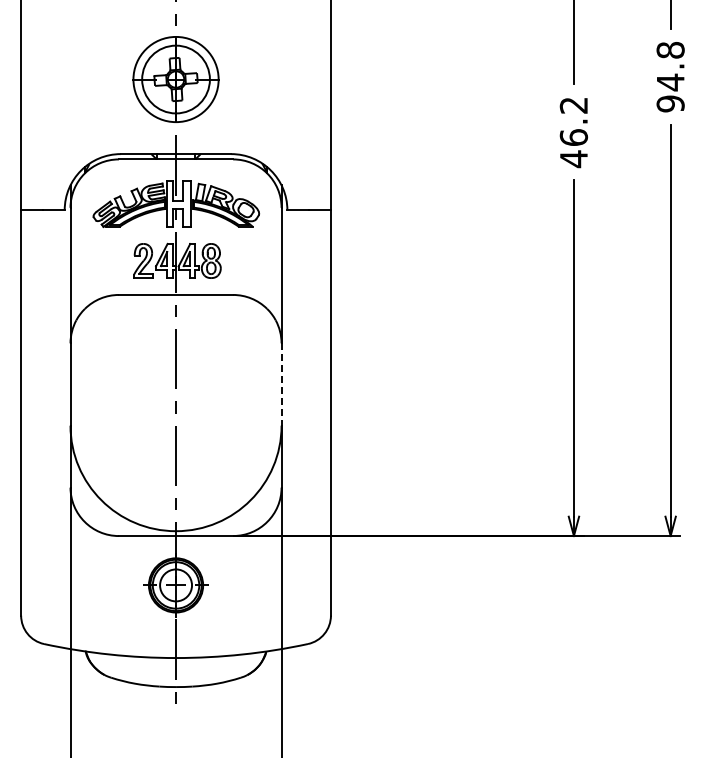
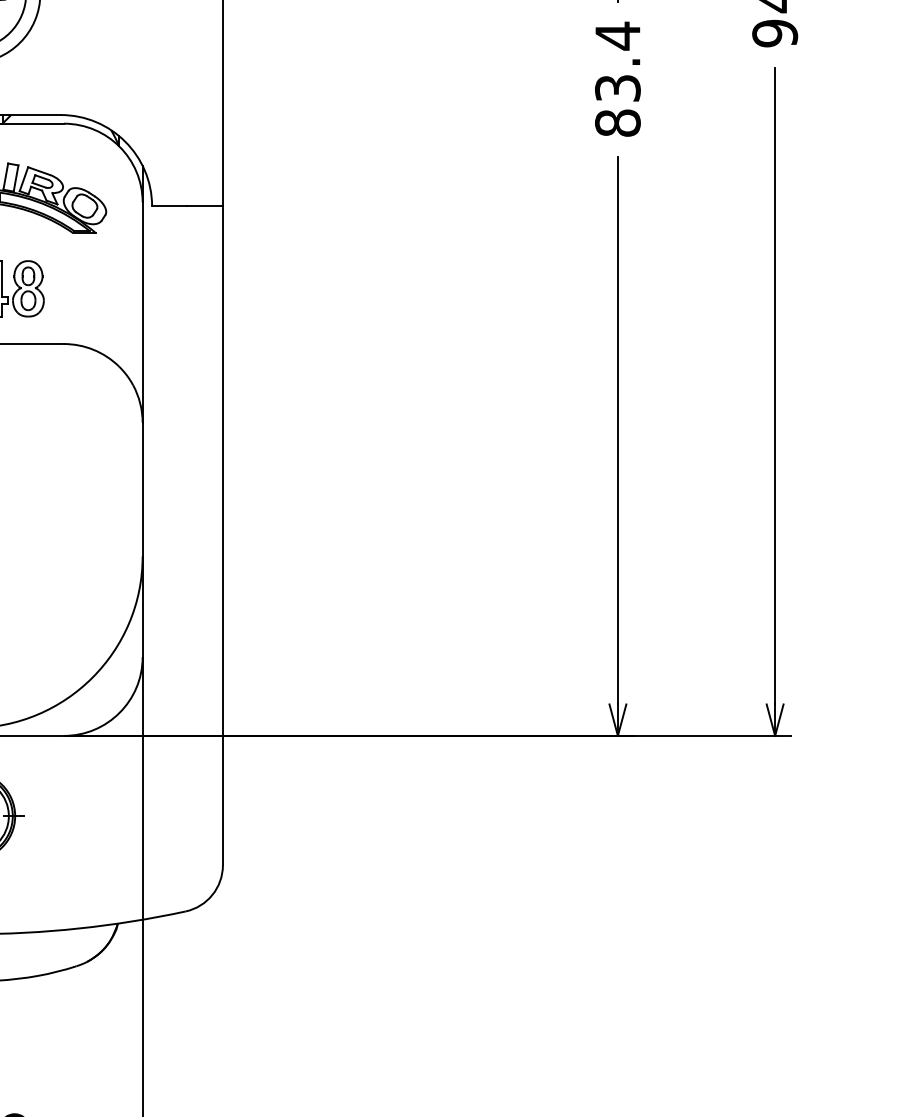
text: (573, 132) -> (617, 79), 46.2 -> 83.4
line: (281, 385) -> (142, 491), dashed -> solid

